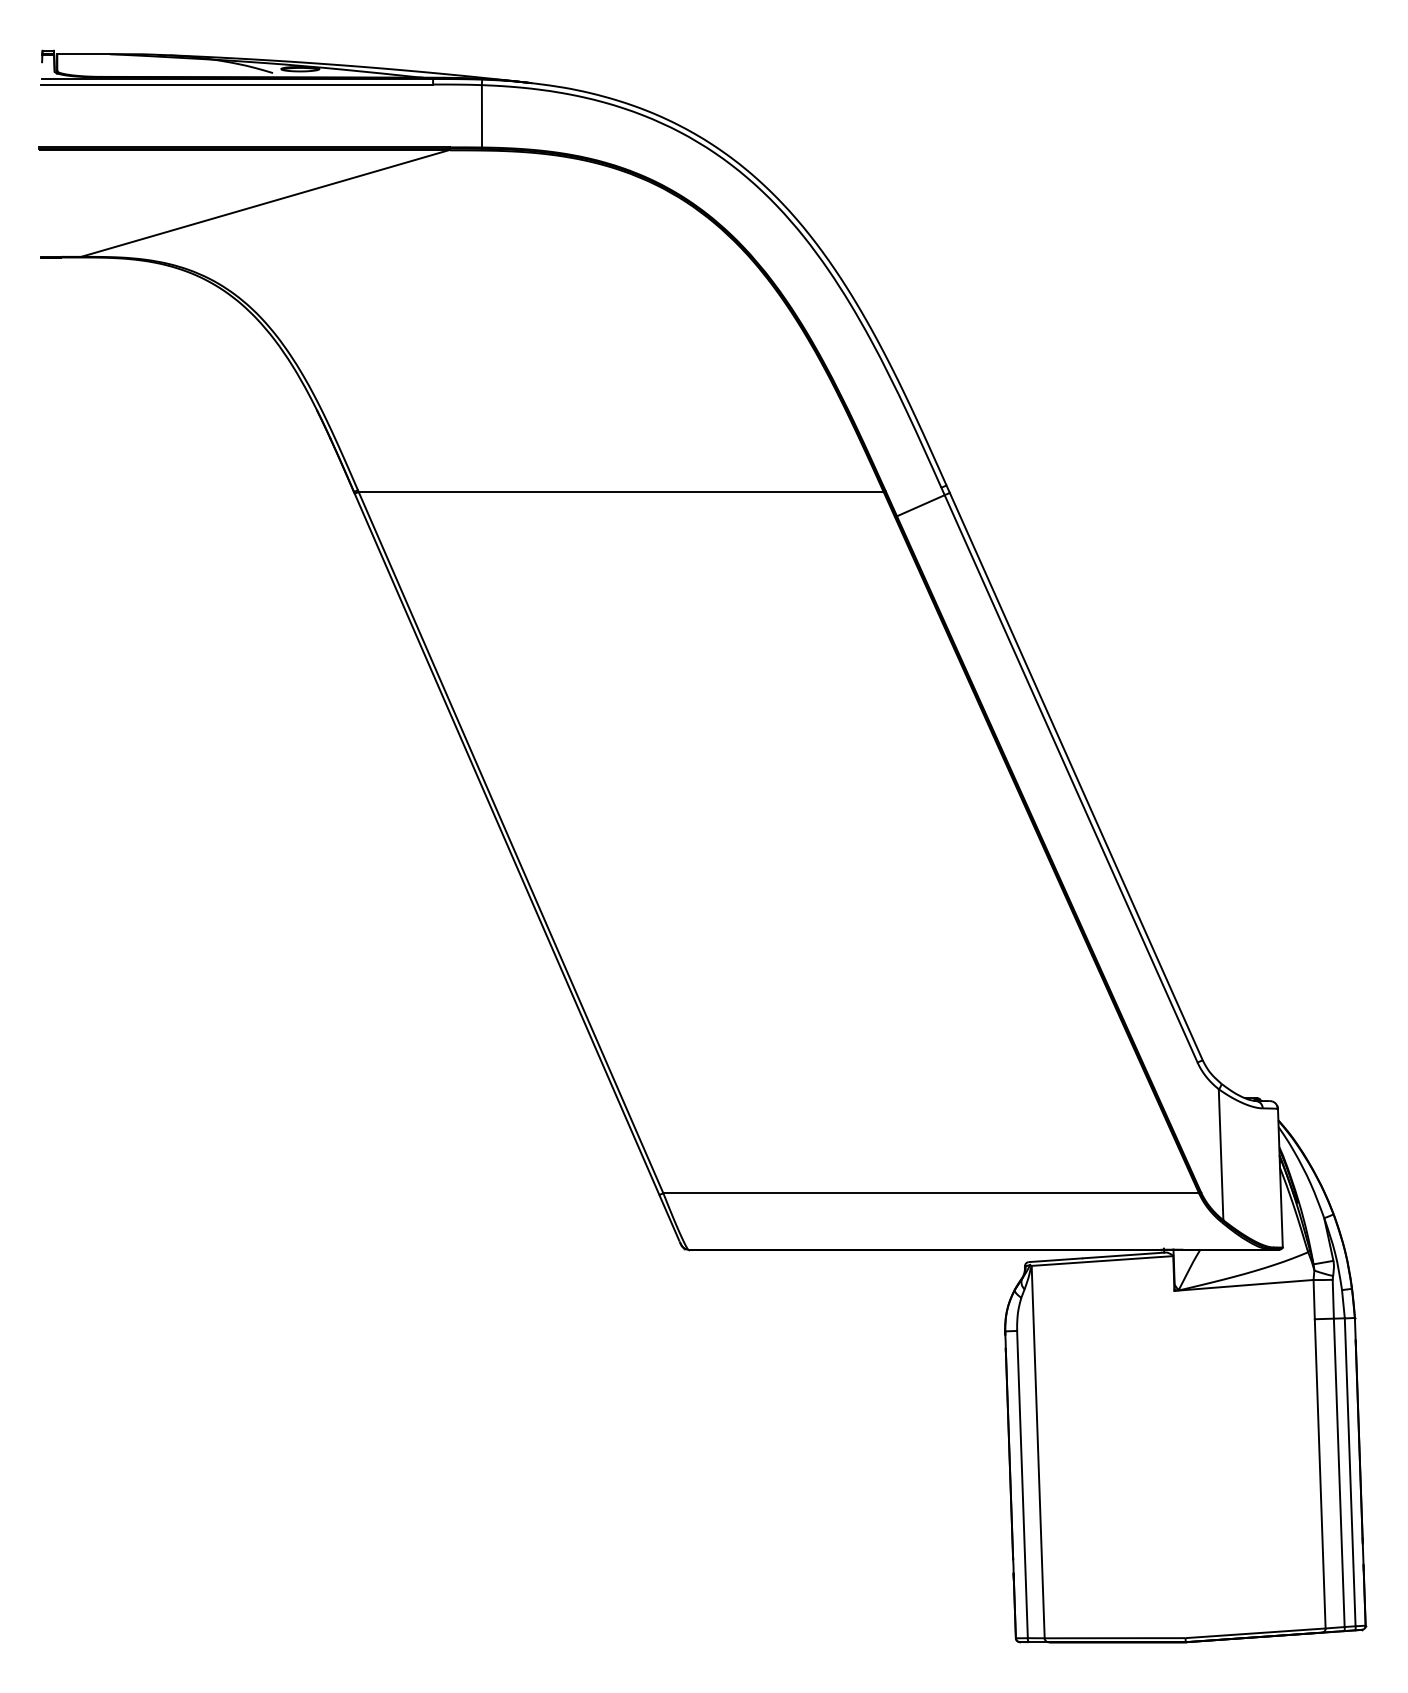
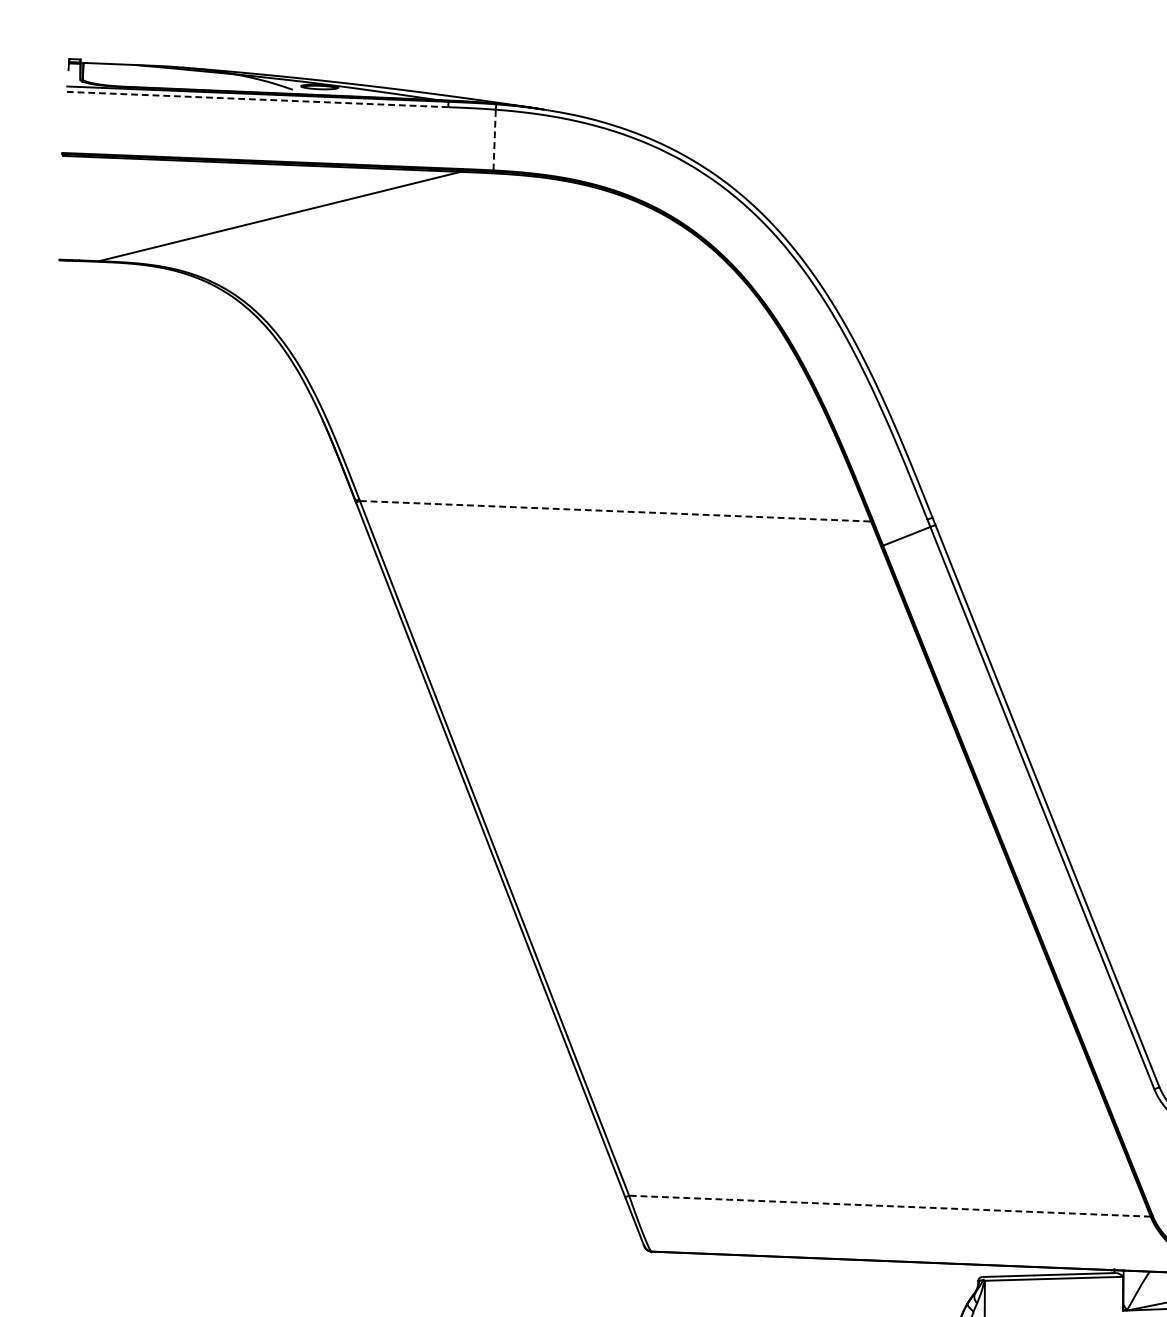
line: (237, 84) -> (257, 99), solid -> dashed
line: (481, 115) -> (494, 139), solid -> dashed
line: (621, 492) -> (615, 511), solid -> dashed
line: (931, 1193) -> (890, 1206), solid -> dashed

